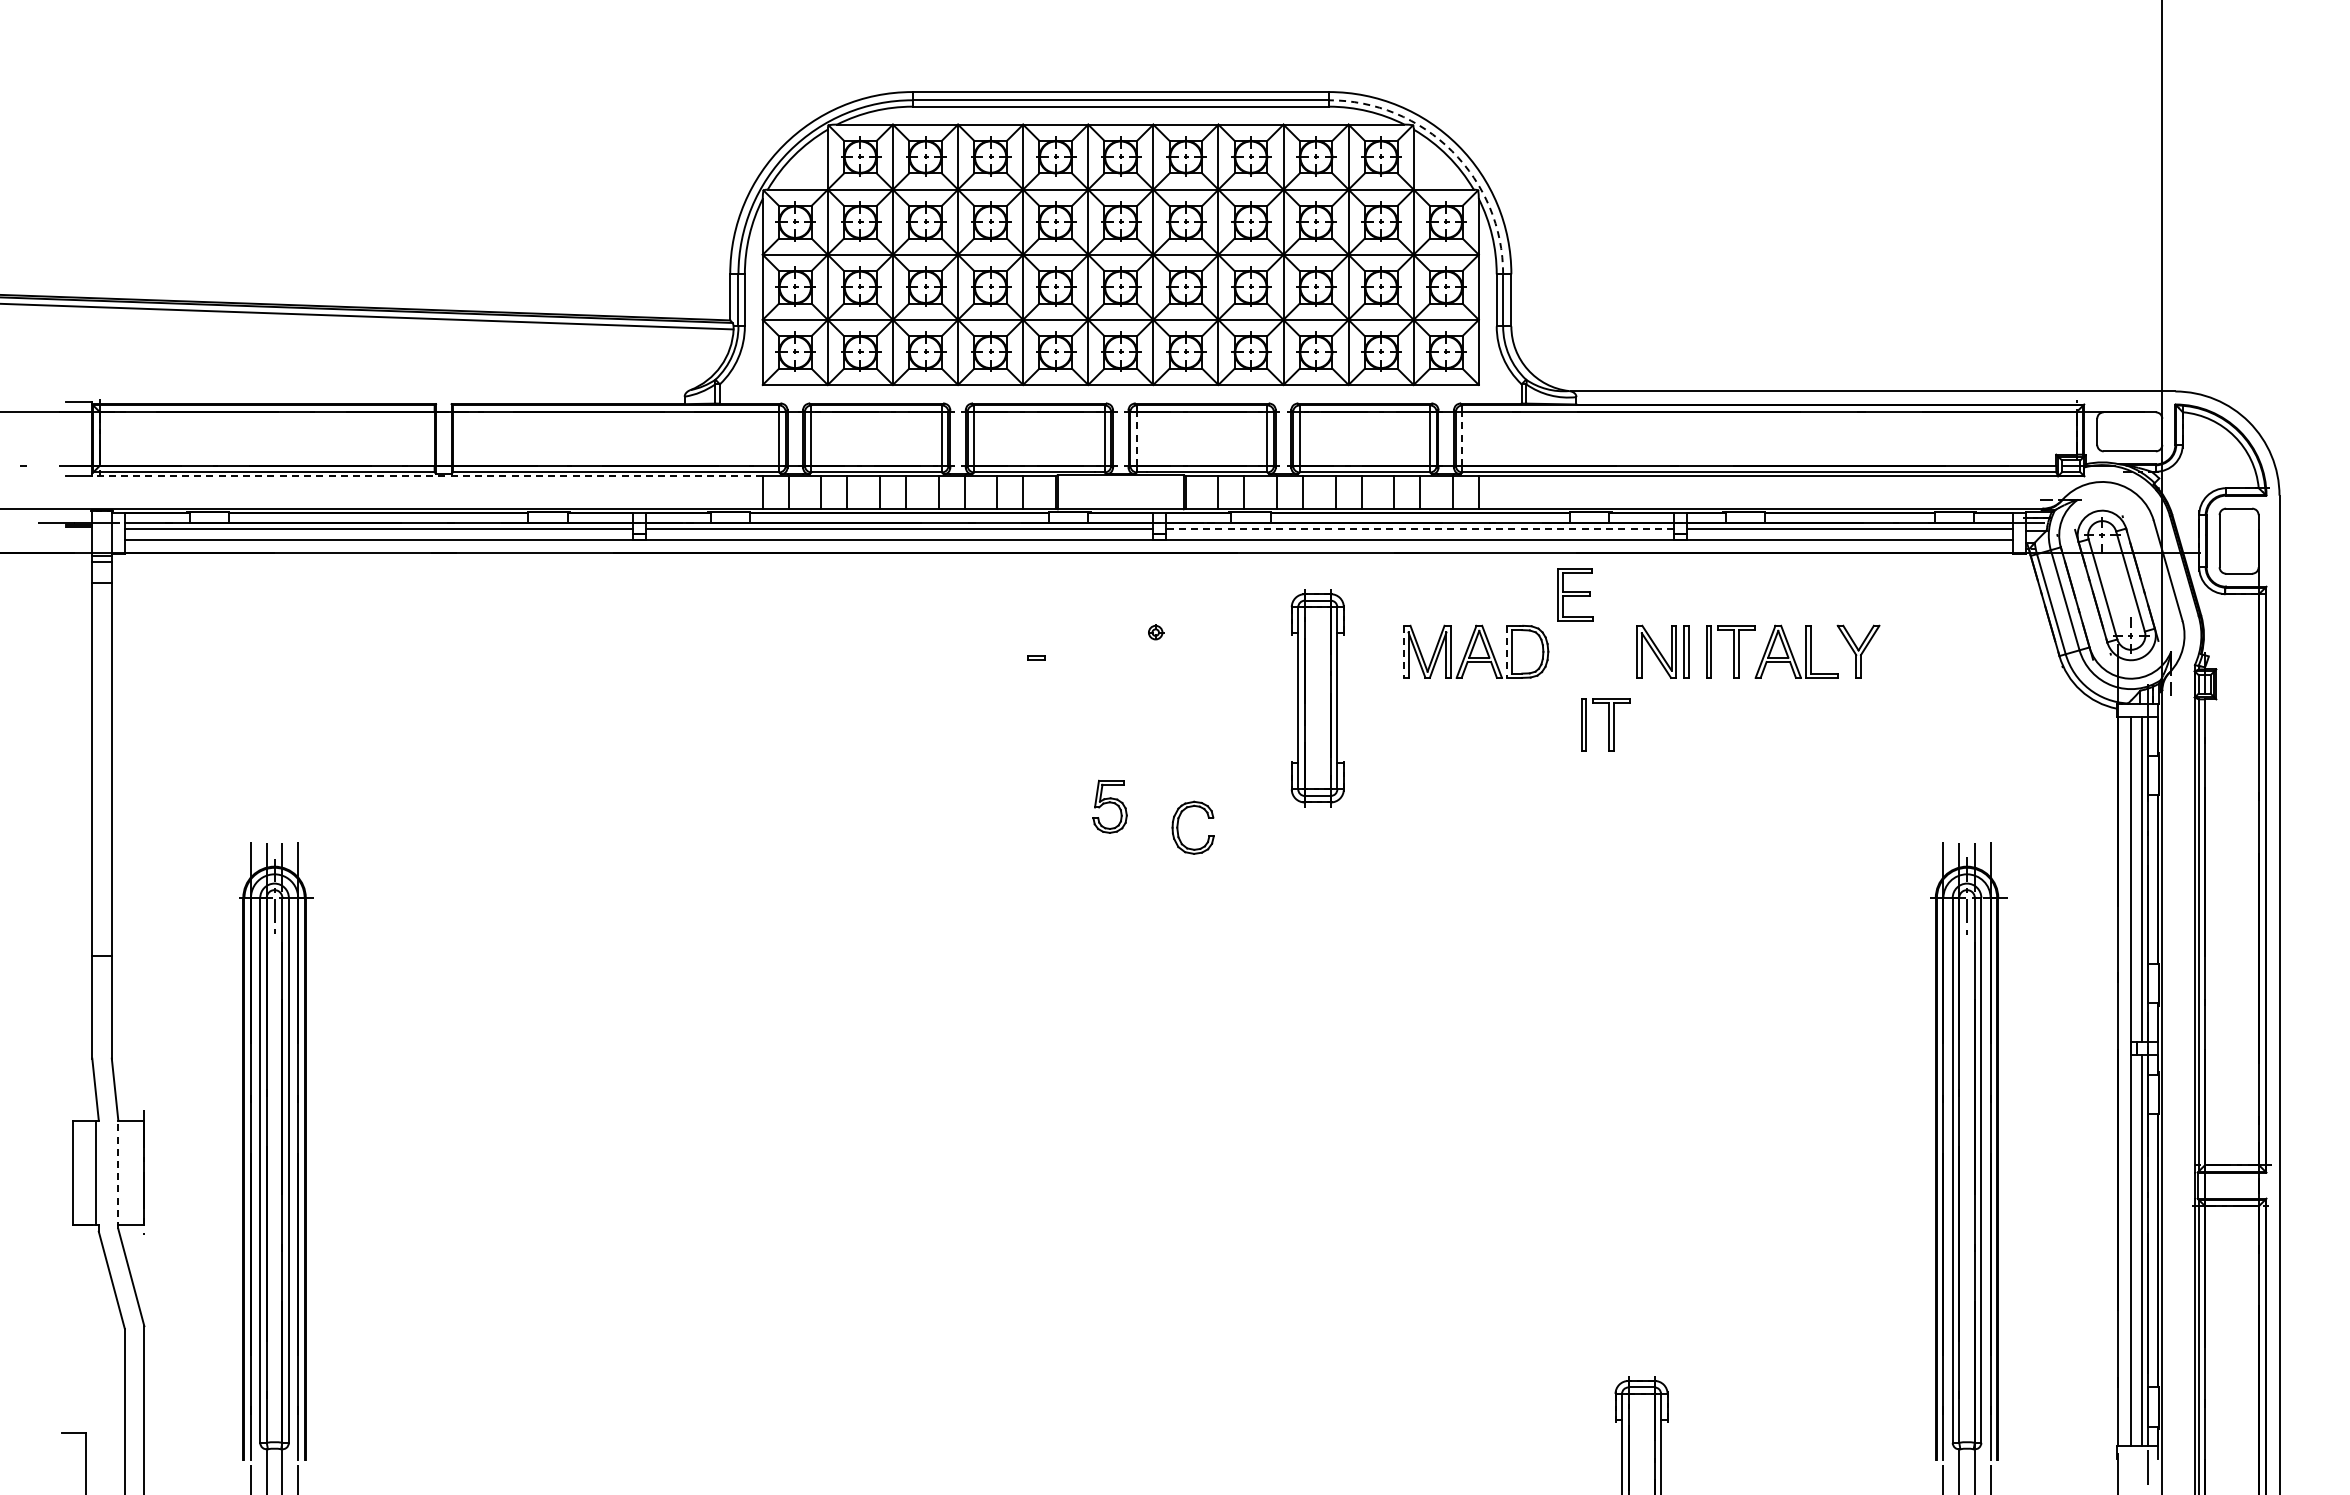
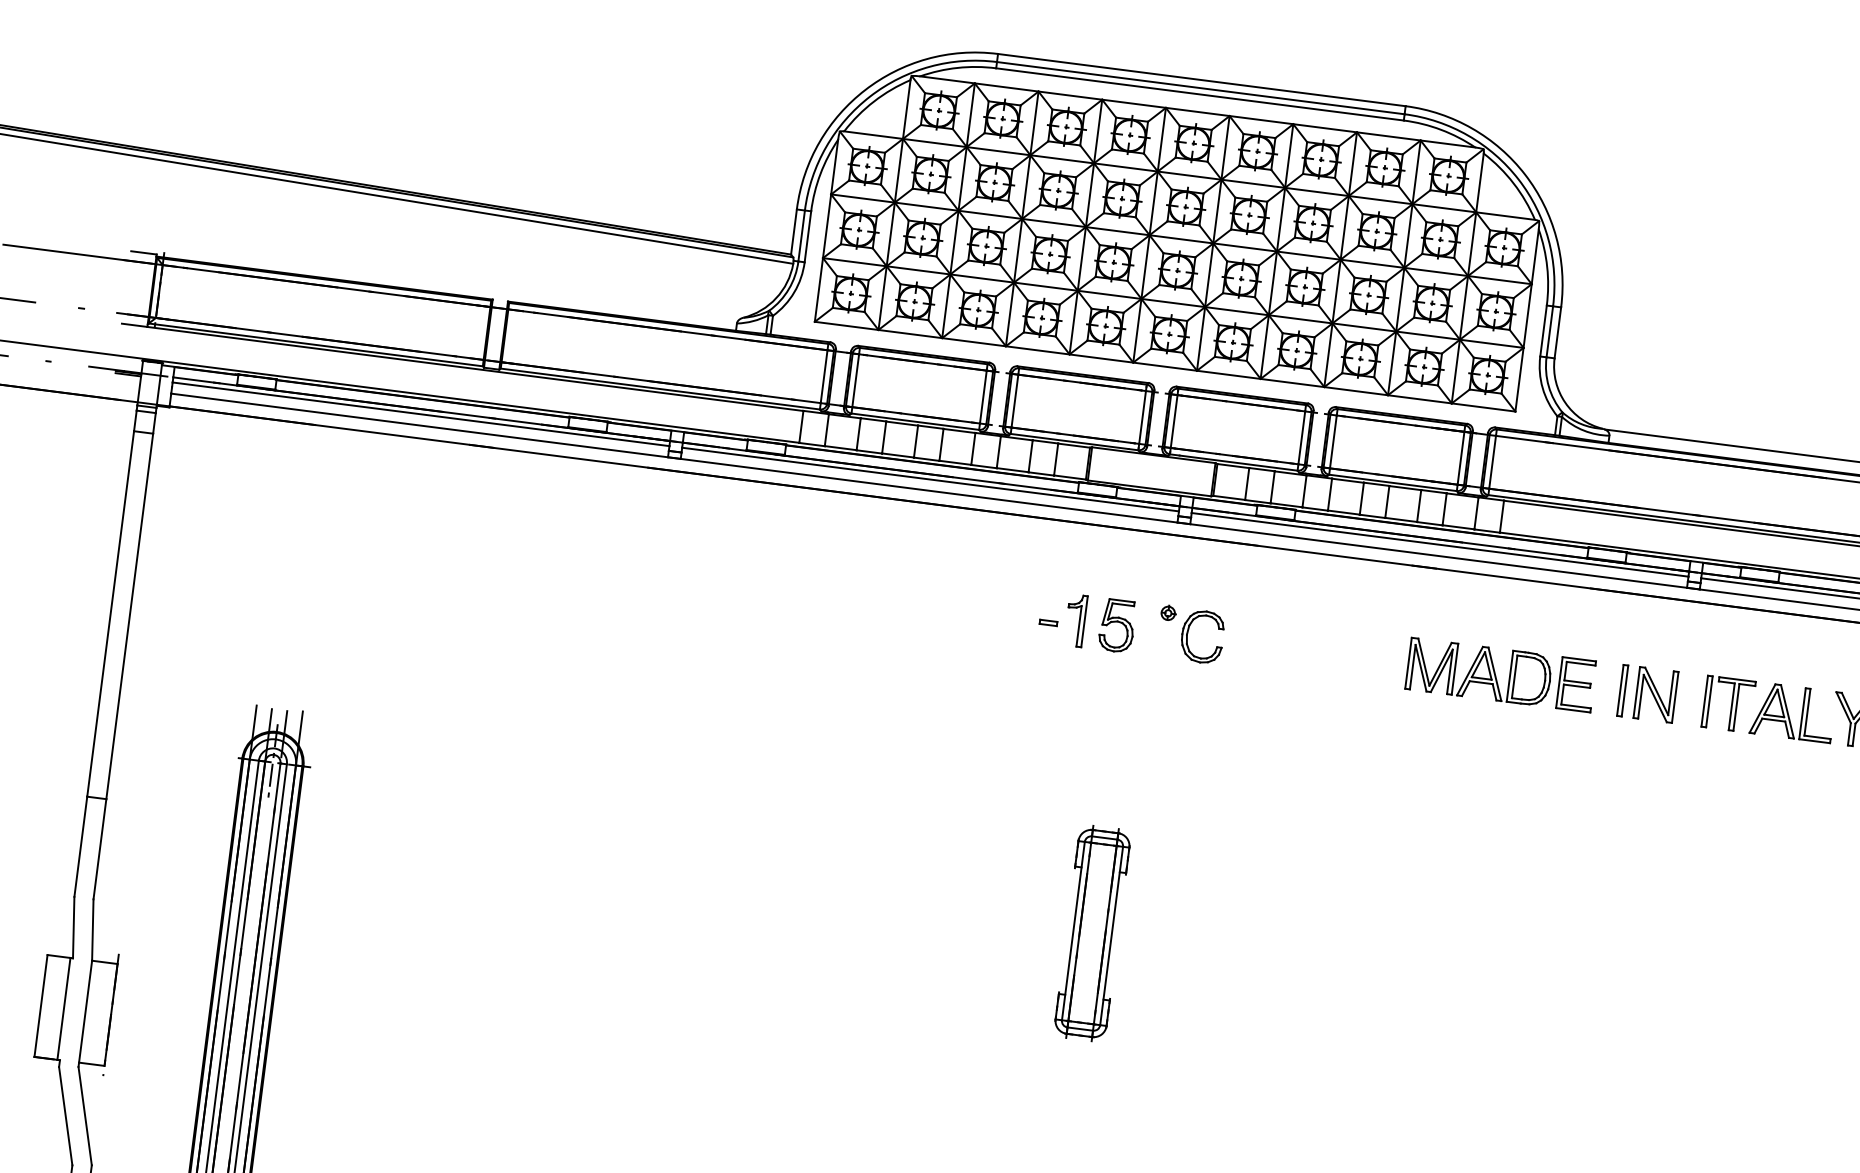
arc: (1452, 151) -> (1518, 179), dashed -> solid
line: (1136, 438) -> (1173, 421), dashed -> solid
line: (1462, 438) -> (1492, 461), dashed -> solid
line: (427, 476) -> (475, 369), dashed -> solid
line: (1420, 528) -> (1440, 544), dashed -> solid
part: (1575, 594) -> (1576, 684), moved
part: (1063, 651) -> (1075, 620), added
part: (1686, 651) -> (1622, 690), moved
line: (1403, 652) -> (1408, 663), dashed -> solid
line: (1507, 652) -> (1509, 676), dashed -> solid
part: (1317, 698) -> (1092, 933), moved
part: (1605, 724) -> (1596, 759), removed
part: (1109, 806) -> (1116, 625), moved
part: (1178, 827) -> (1188, 634), moved
line: (118, 1174) -> (85, 1013), dashed -> solid

